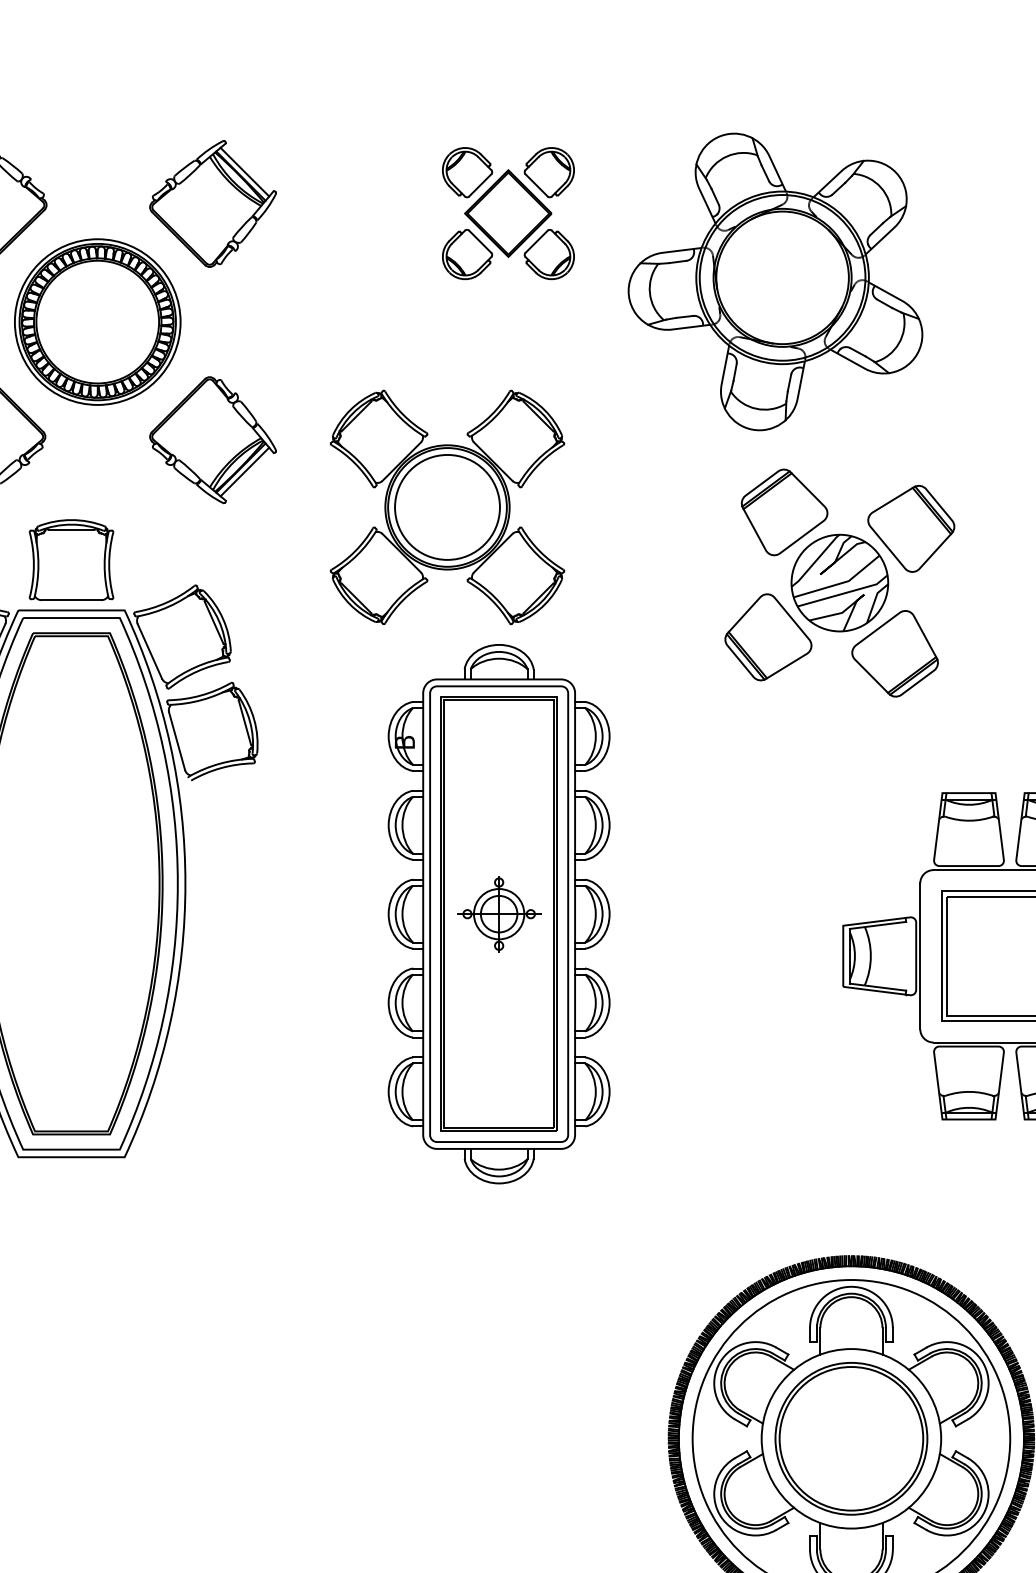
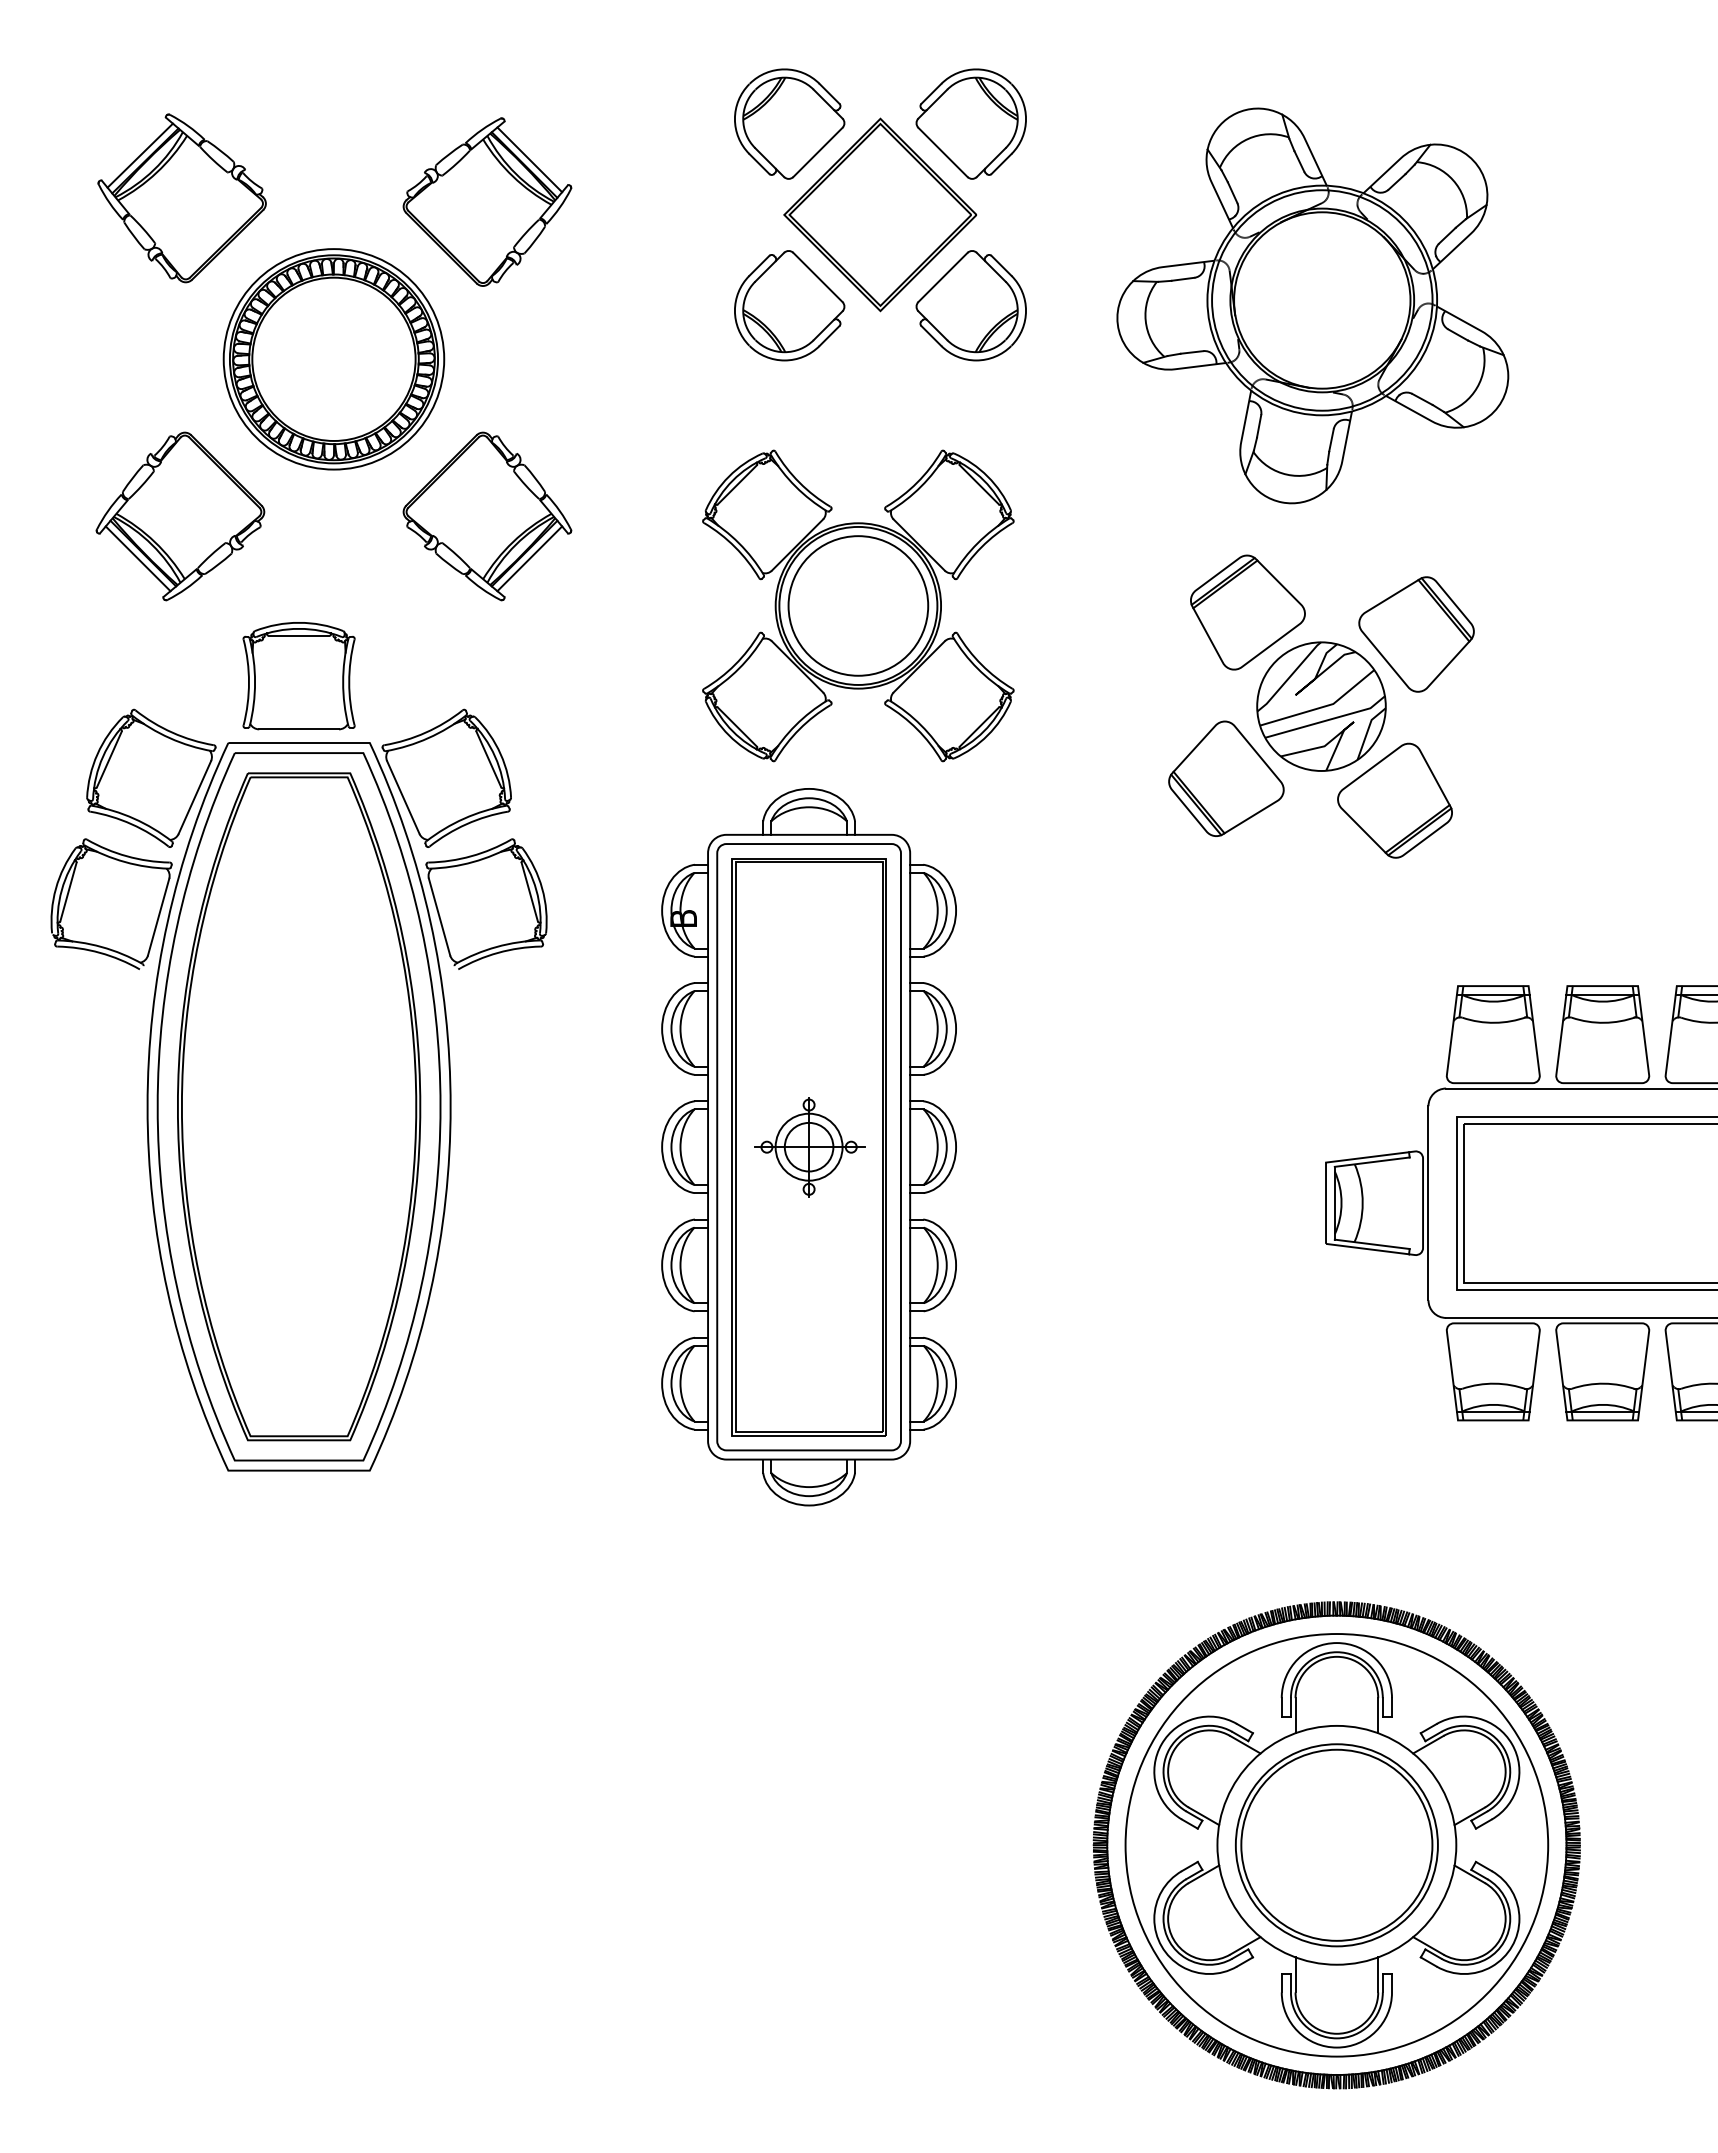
part: (508, 213) -> (880, 214), size x1.67
part: (775, 281) -> (1312, 305), moved
part: (447, 507) -> (858, 605), moved
part: (498, 914) -> (808, 1147), moved

